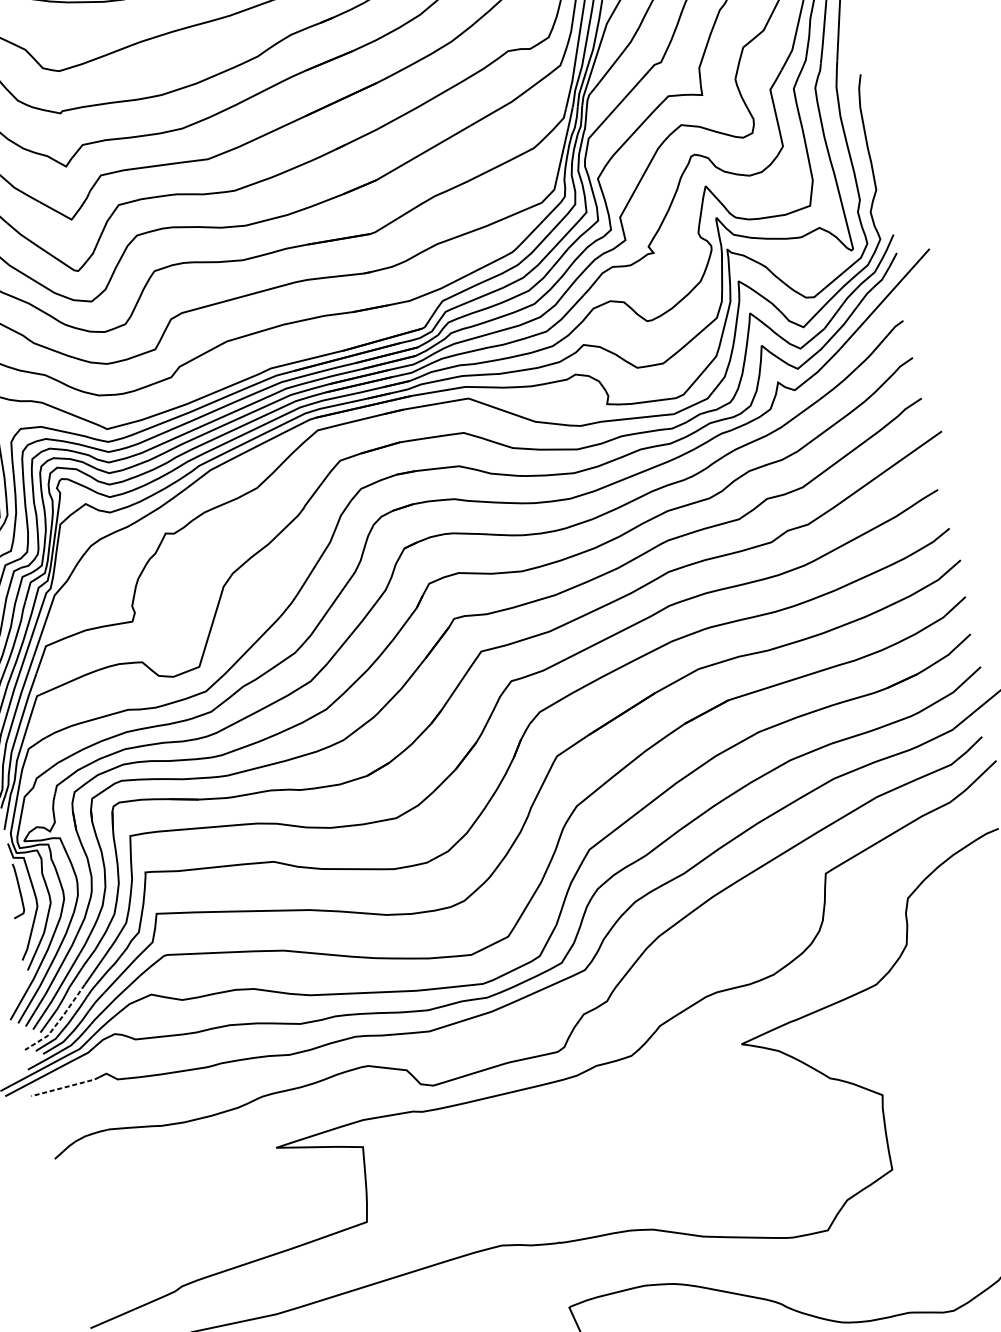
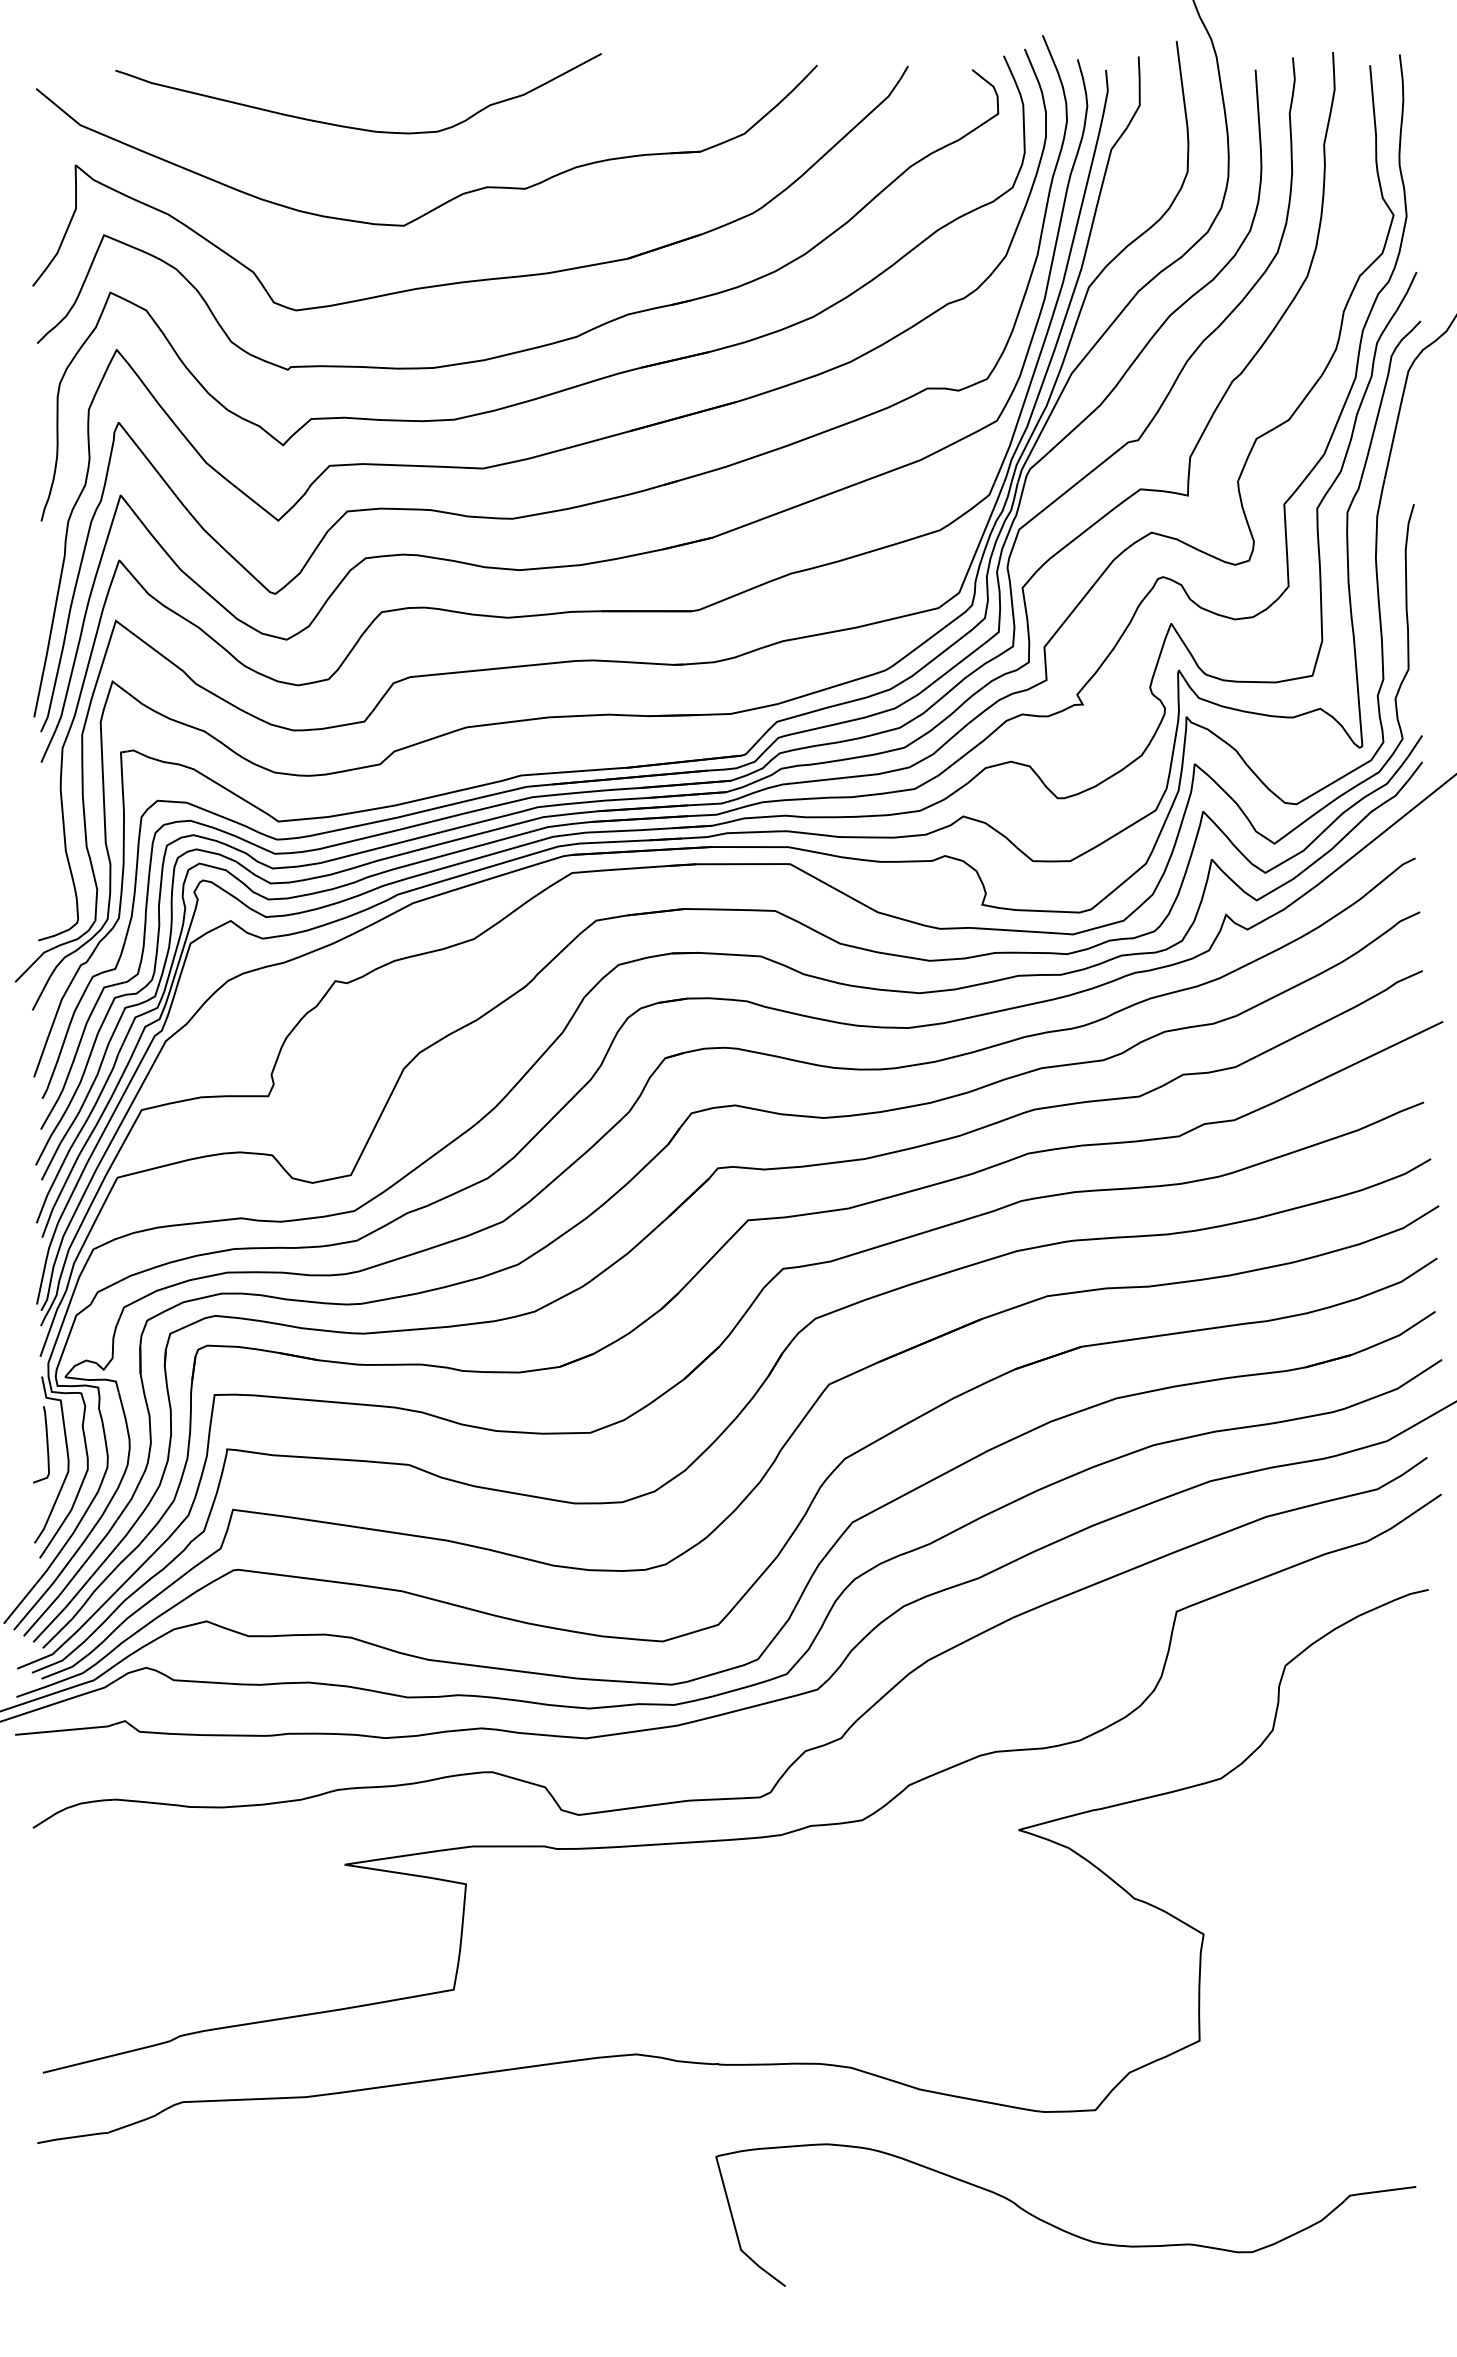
line: (58, 1021) -> (70, 1637), dashed -> solid
line: (65, 1087) -> (65, 1730), dashed -> solid

